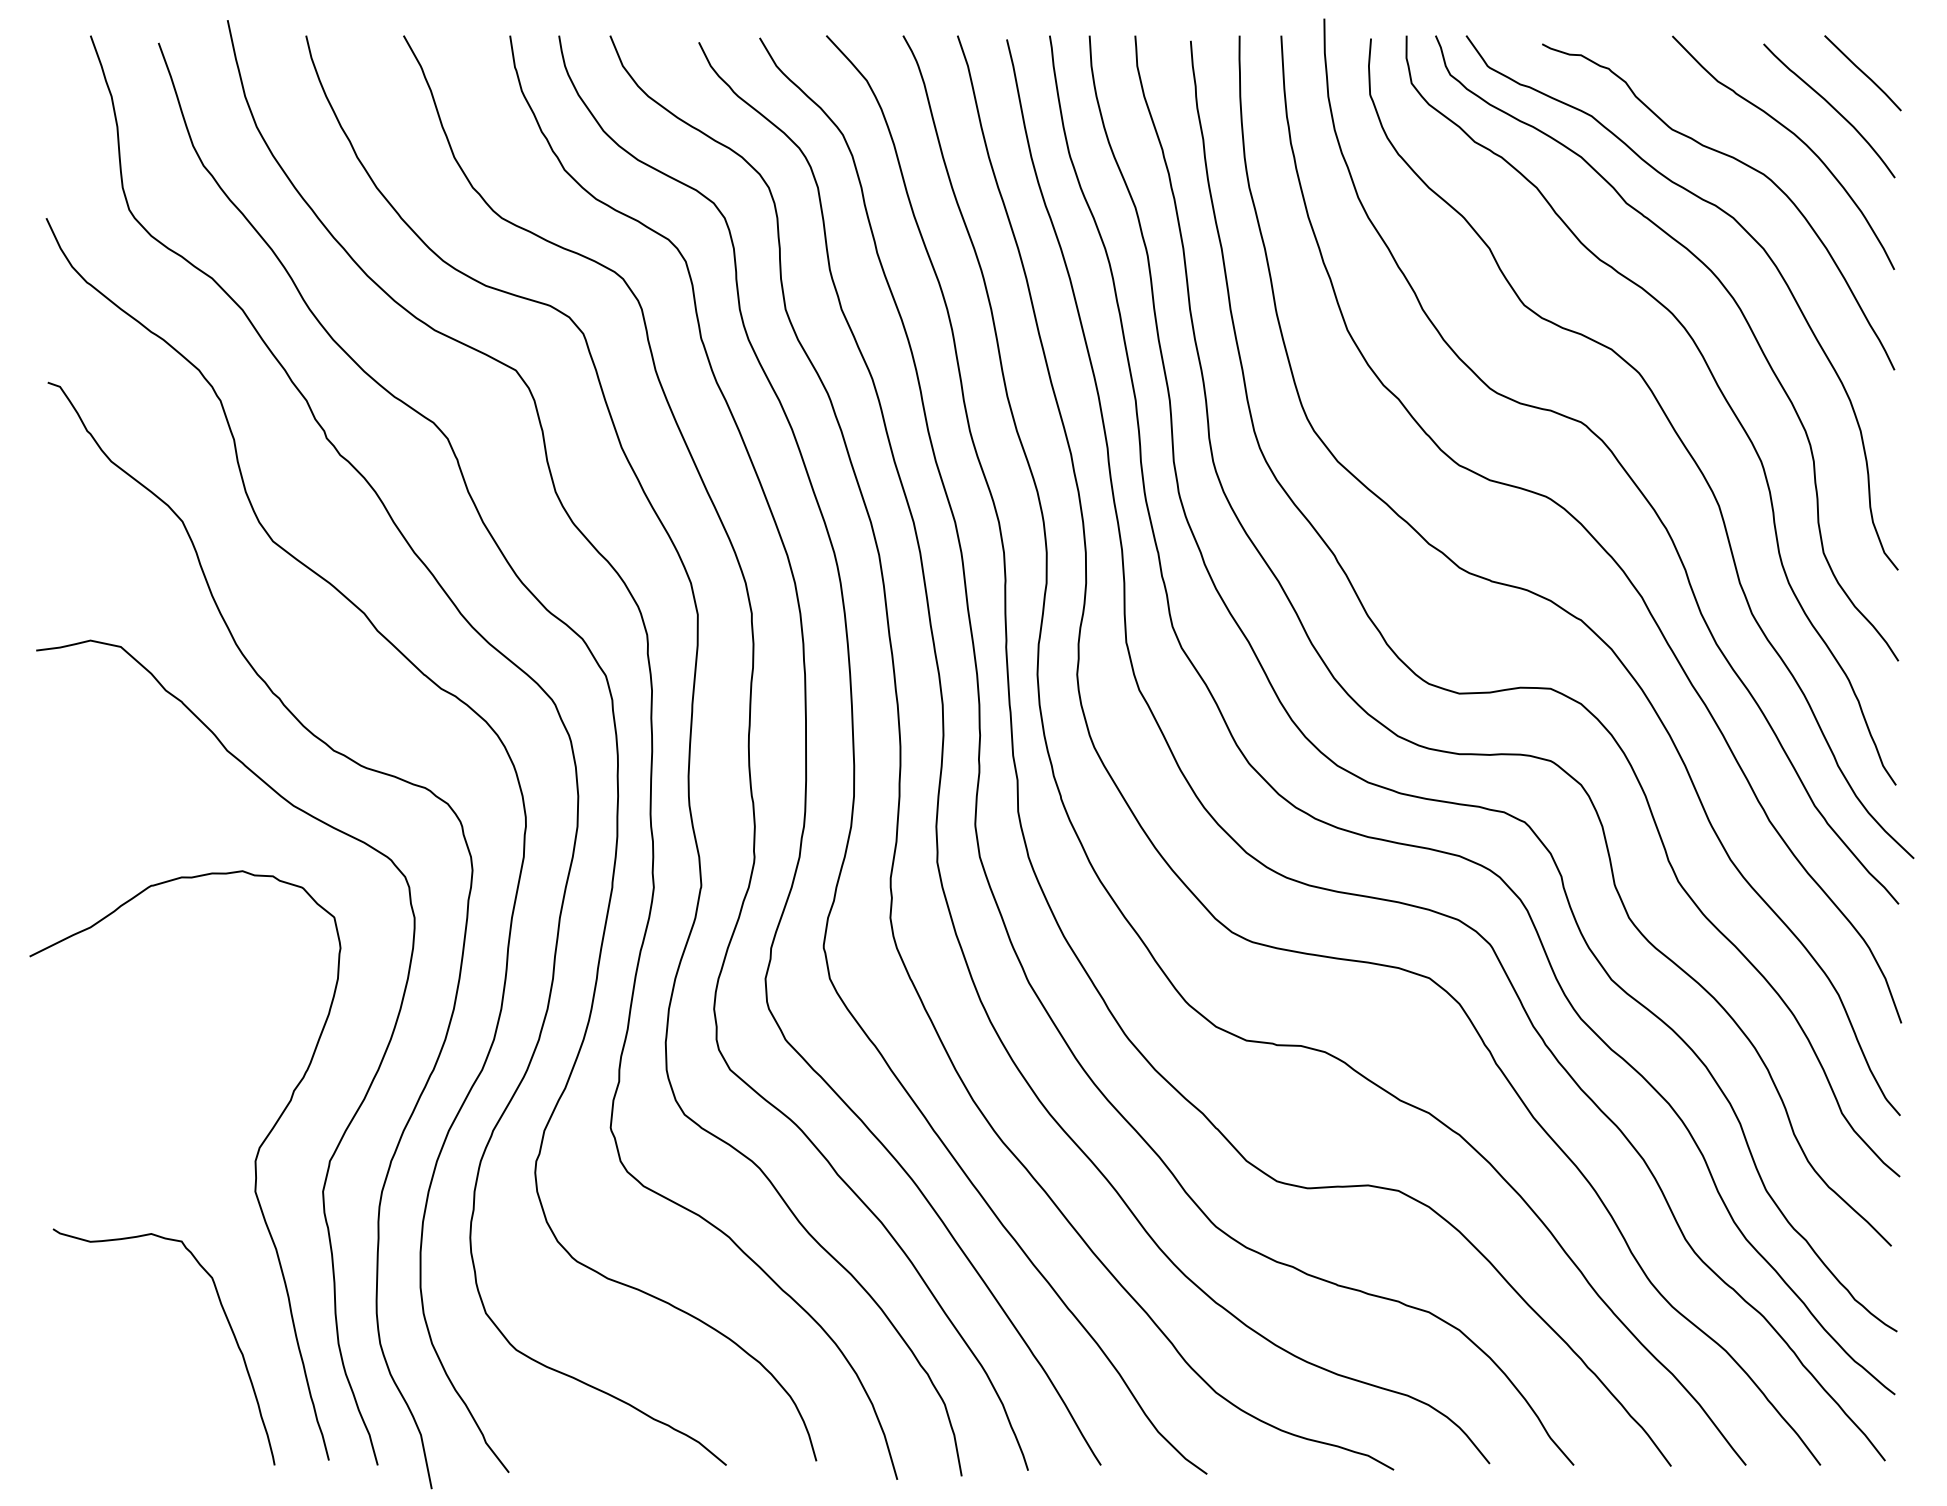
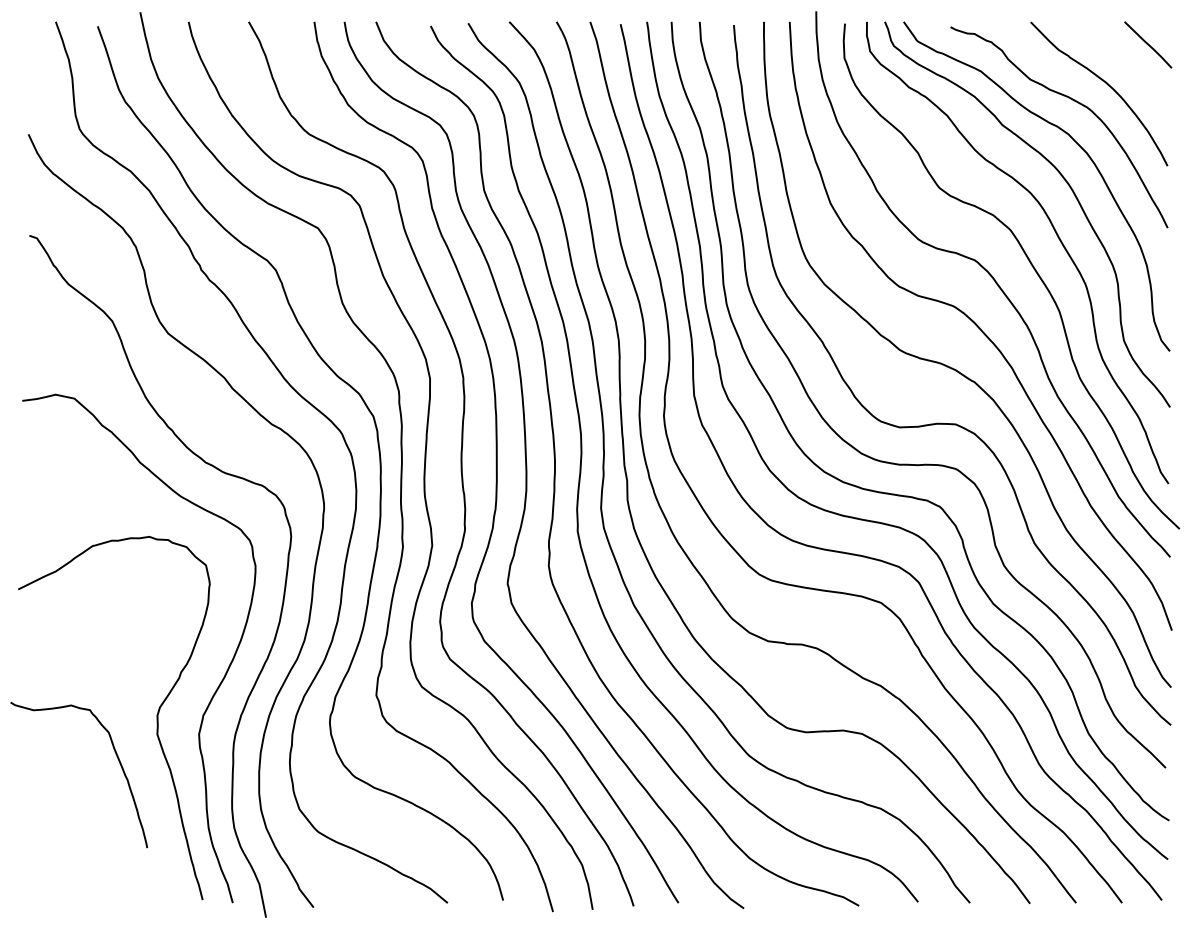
curve: (1830, 108) -> (1128, 66), removed
curve: (226, 1321) -> (117, 759), moved

